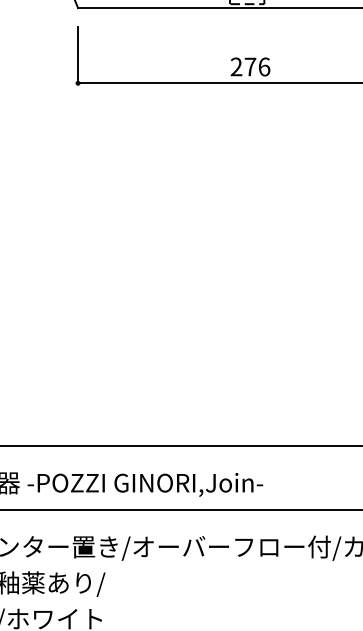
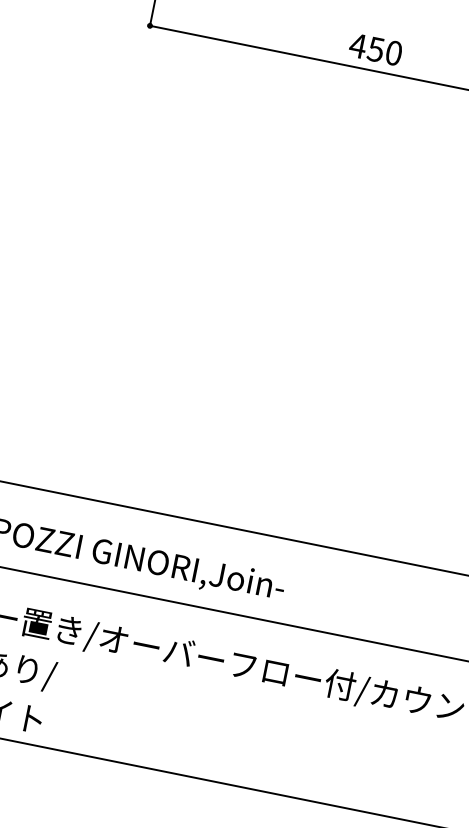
text: (250, 66) -> (376, 48), 276 -> 450

